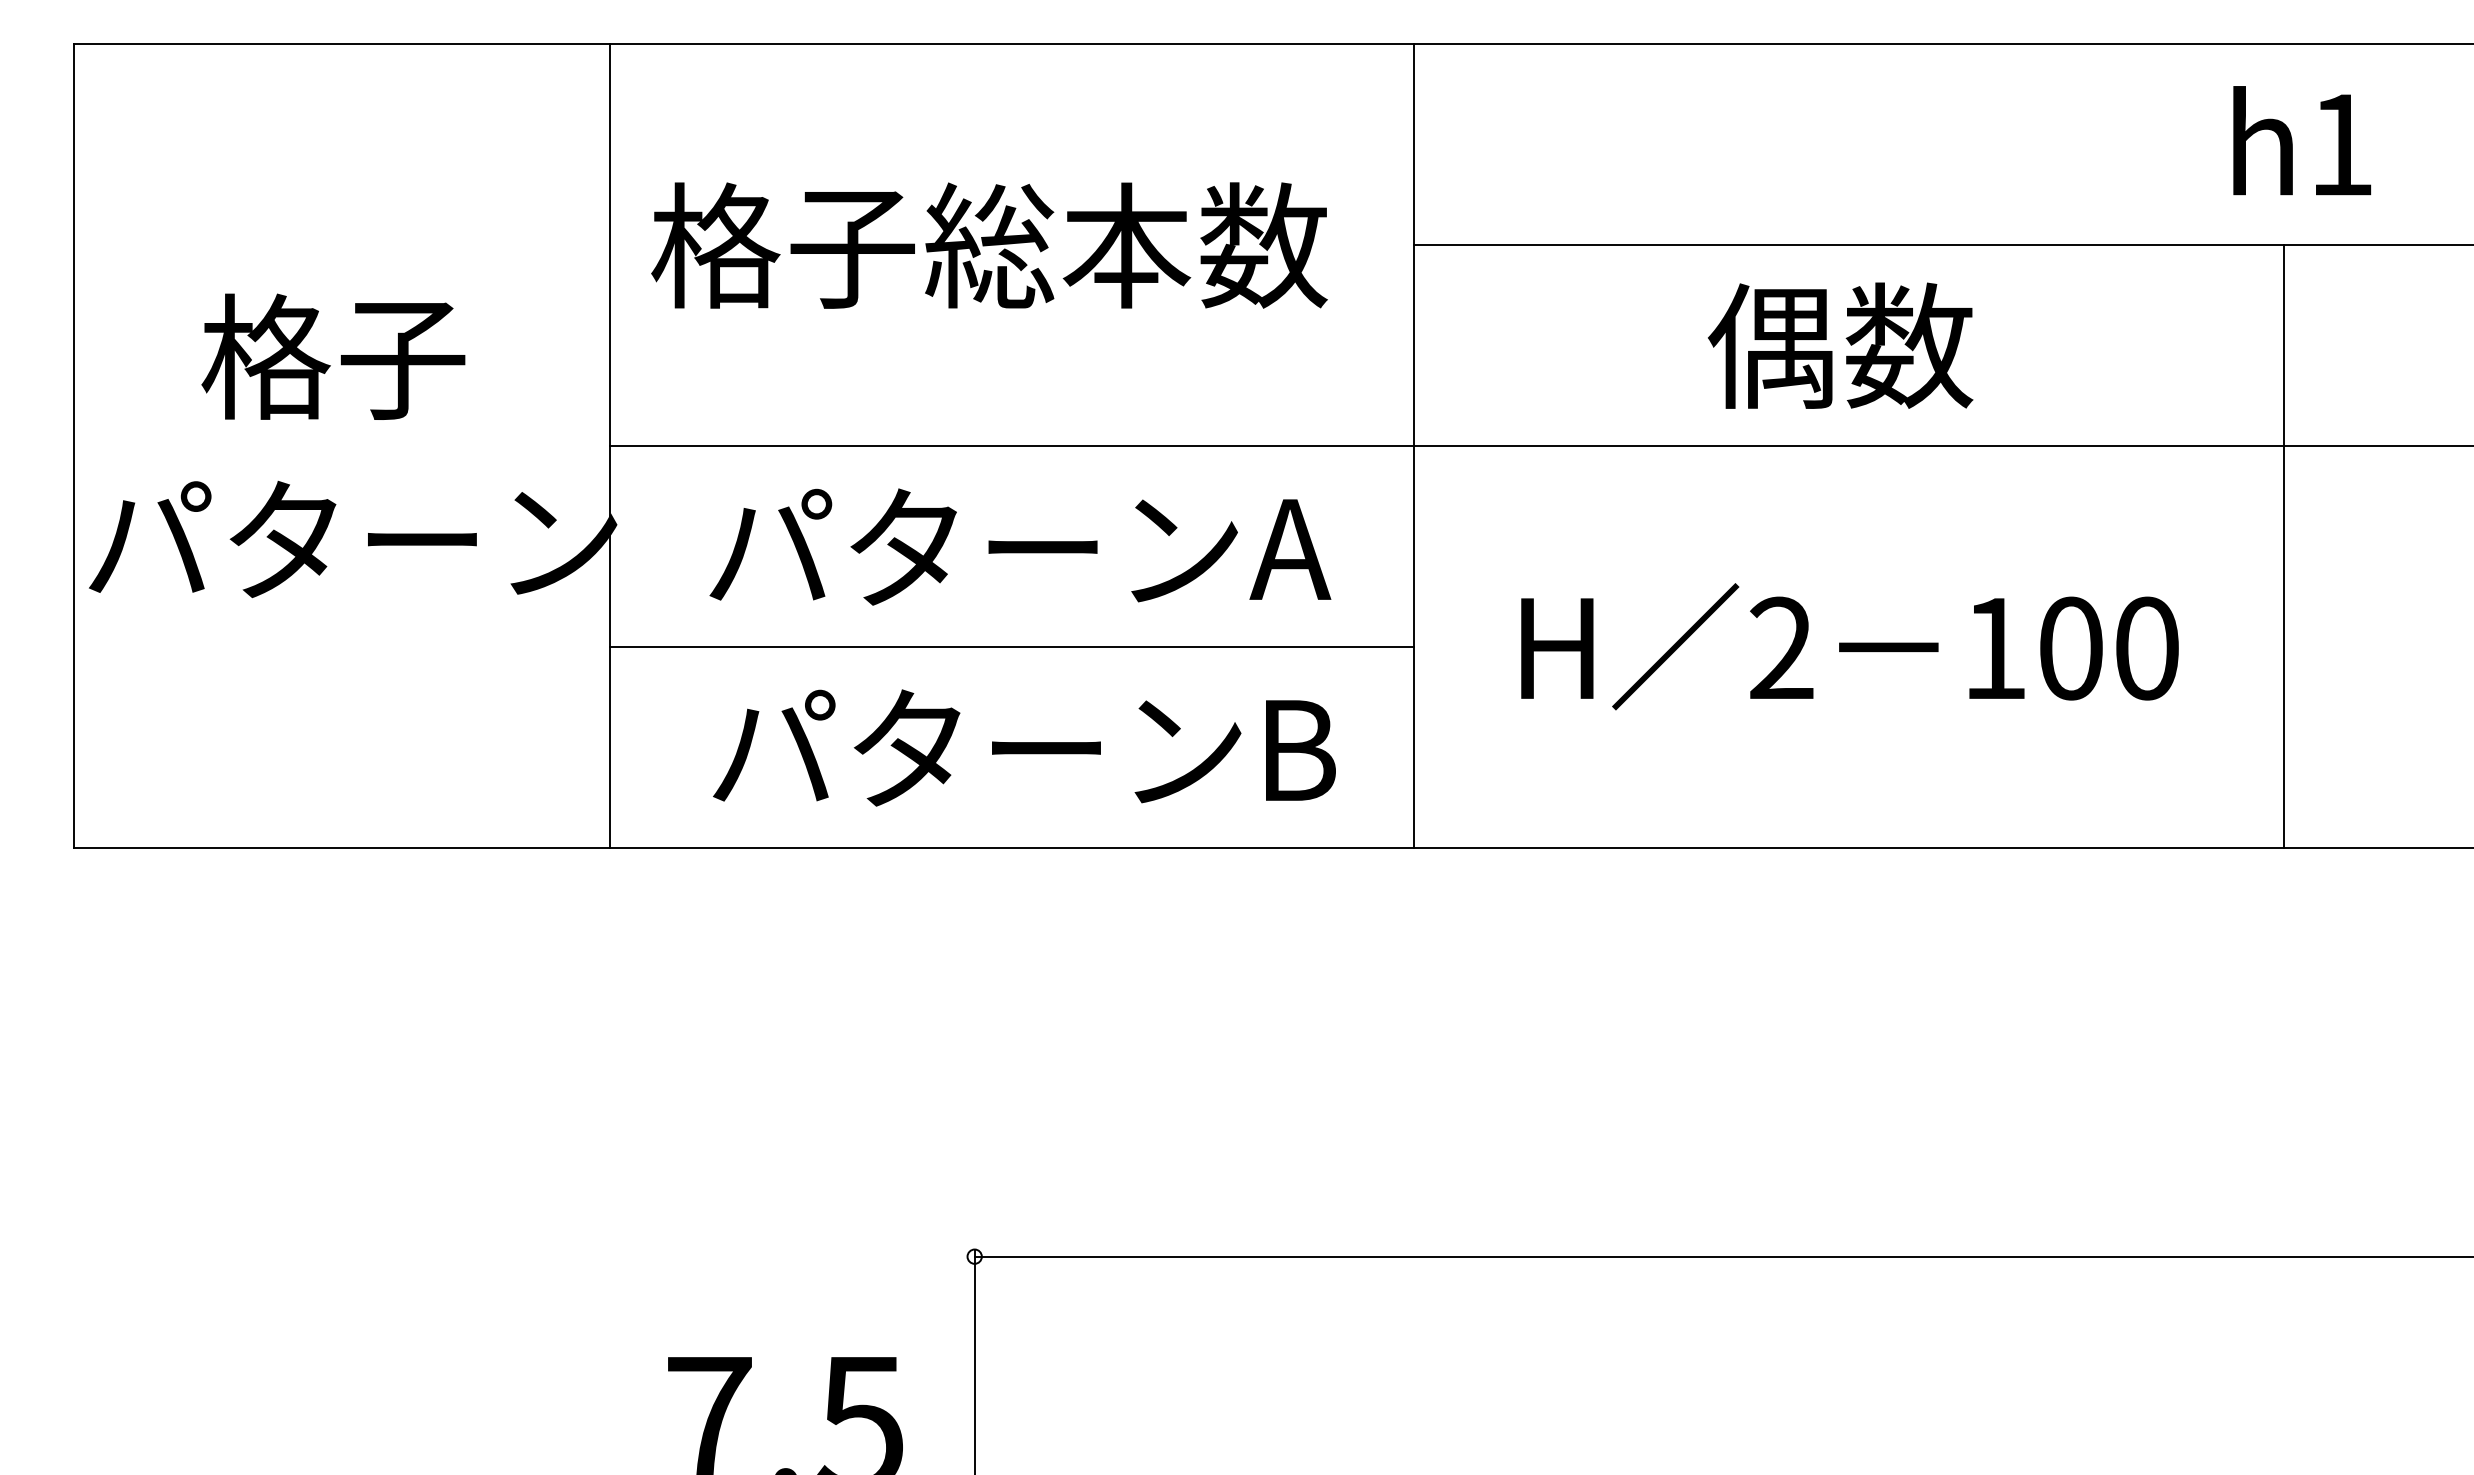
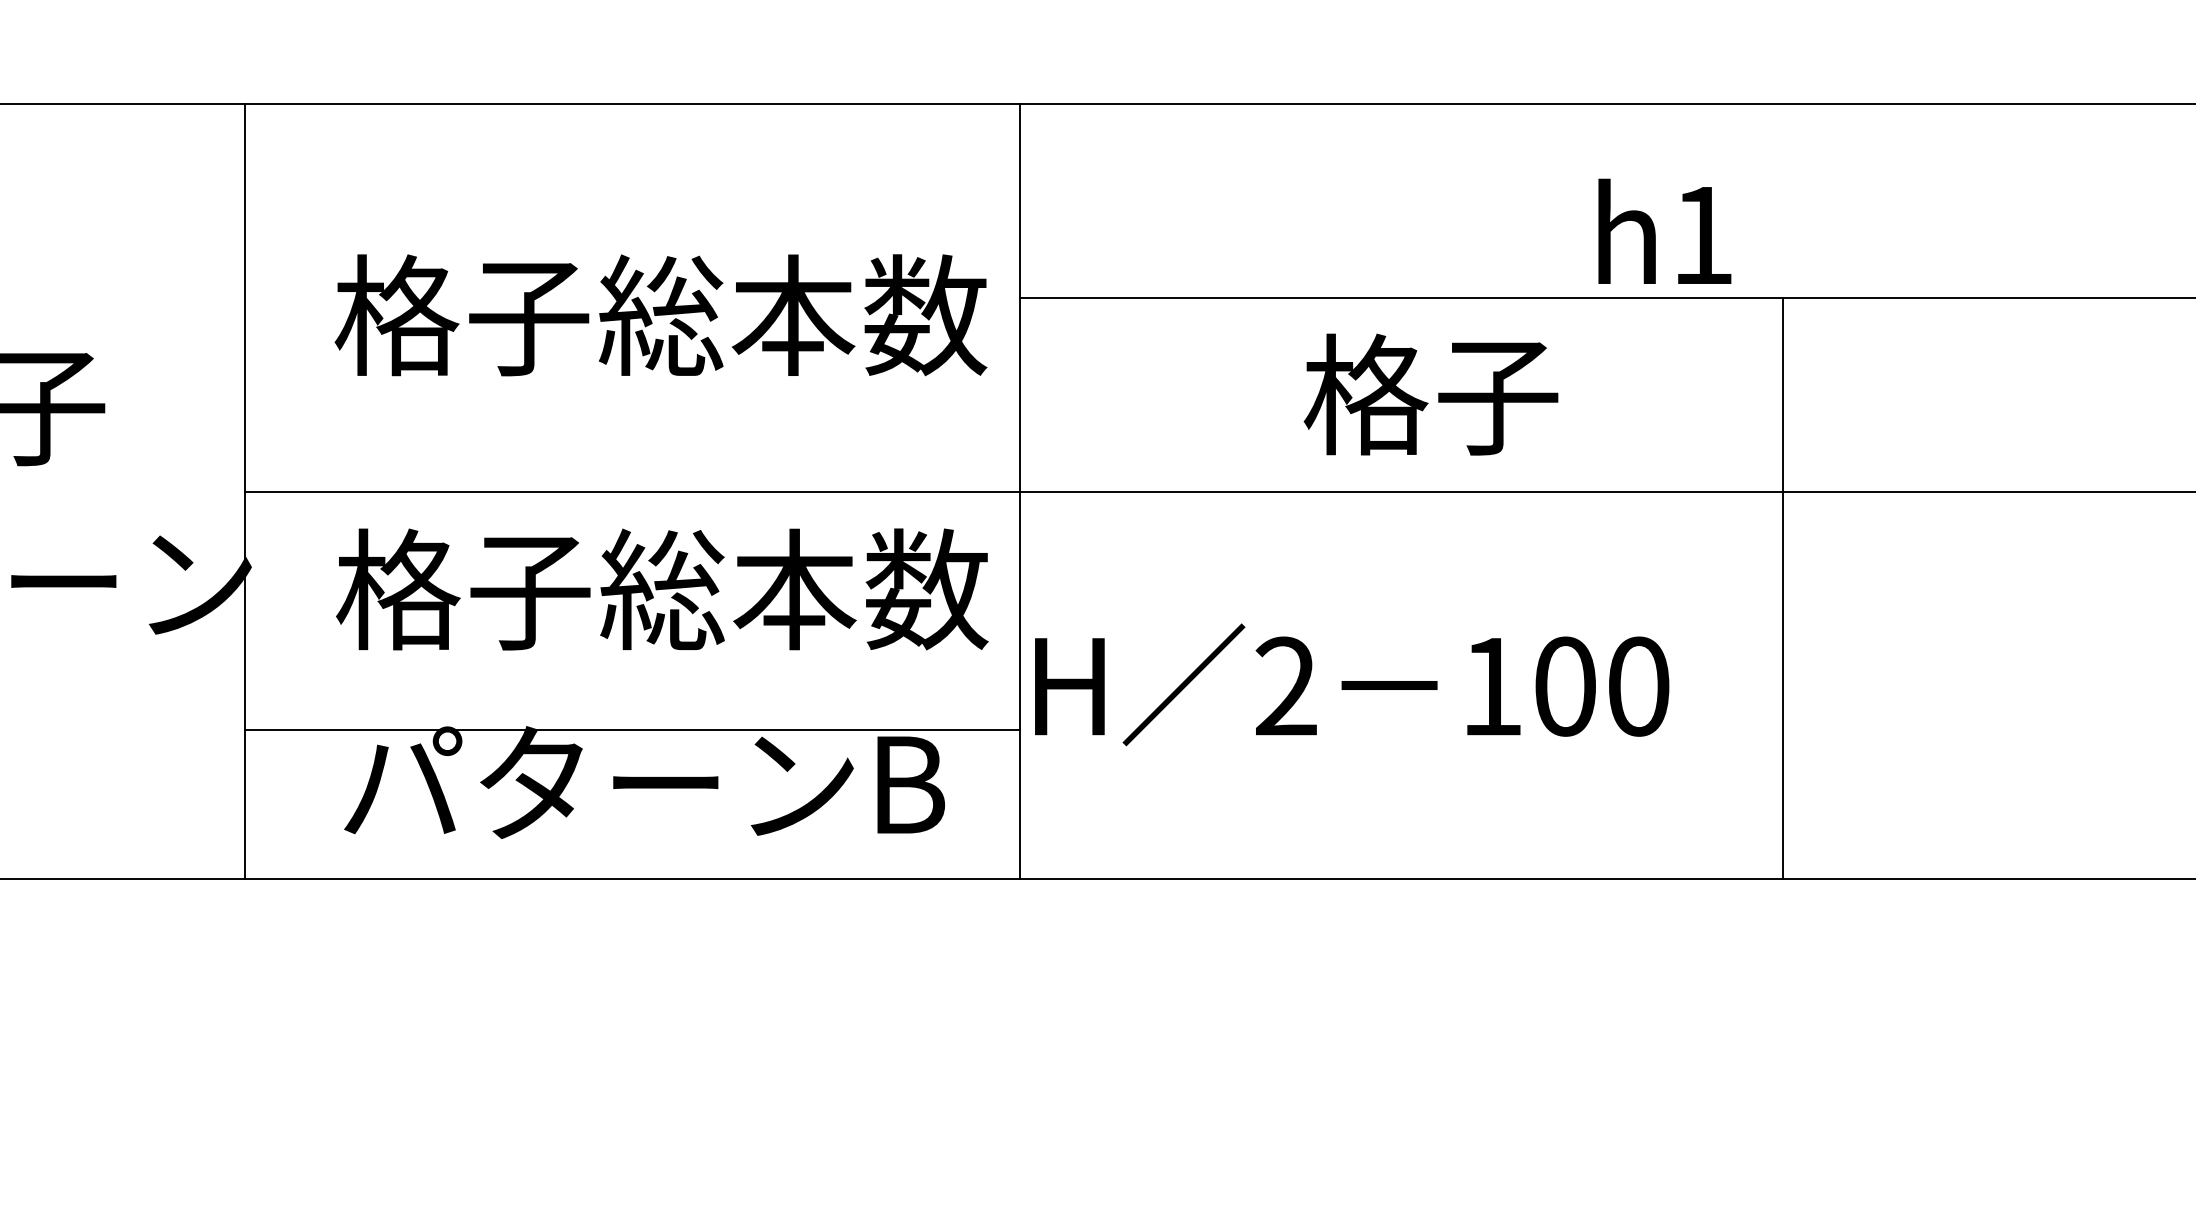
text: (2302, 140) -> (1665, 231), moved
text: (989, 245) -> (661, 315), moved
text: (1840, 345) -> (1431, 394), 偶数 -> 格子
line: (2284, 546) -> (1782, 588), moved
text: (1042, 547) -> (661, 589), パターンA -> 格子総本数
text: (1849, 646) -> (1351, 684), moved
line: (1011, 647) -> (632, 729), moved

